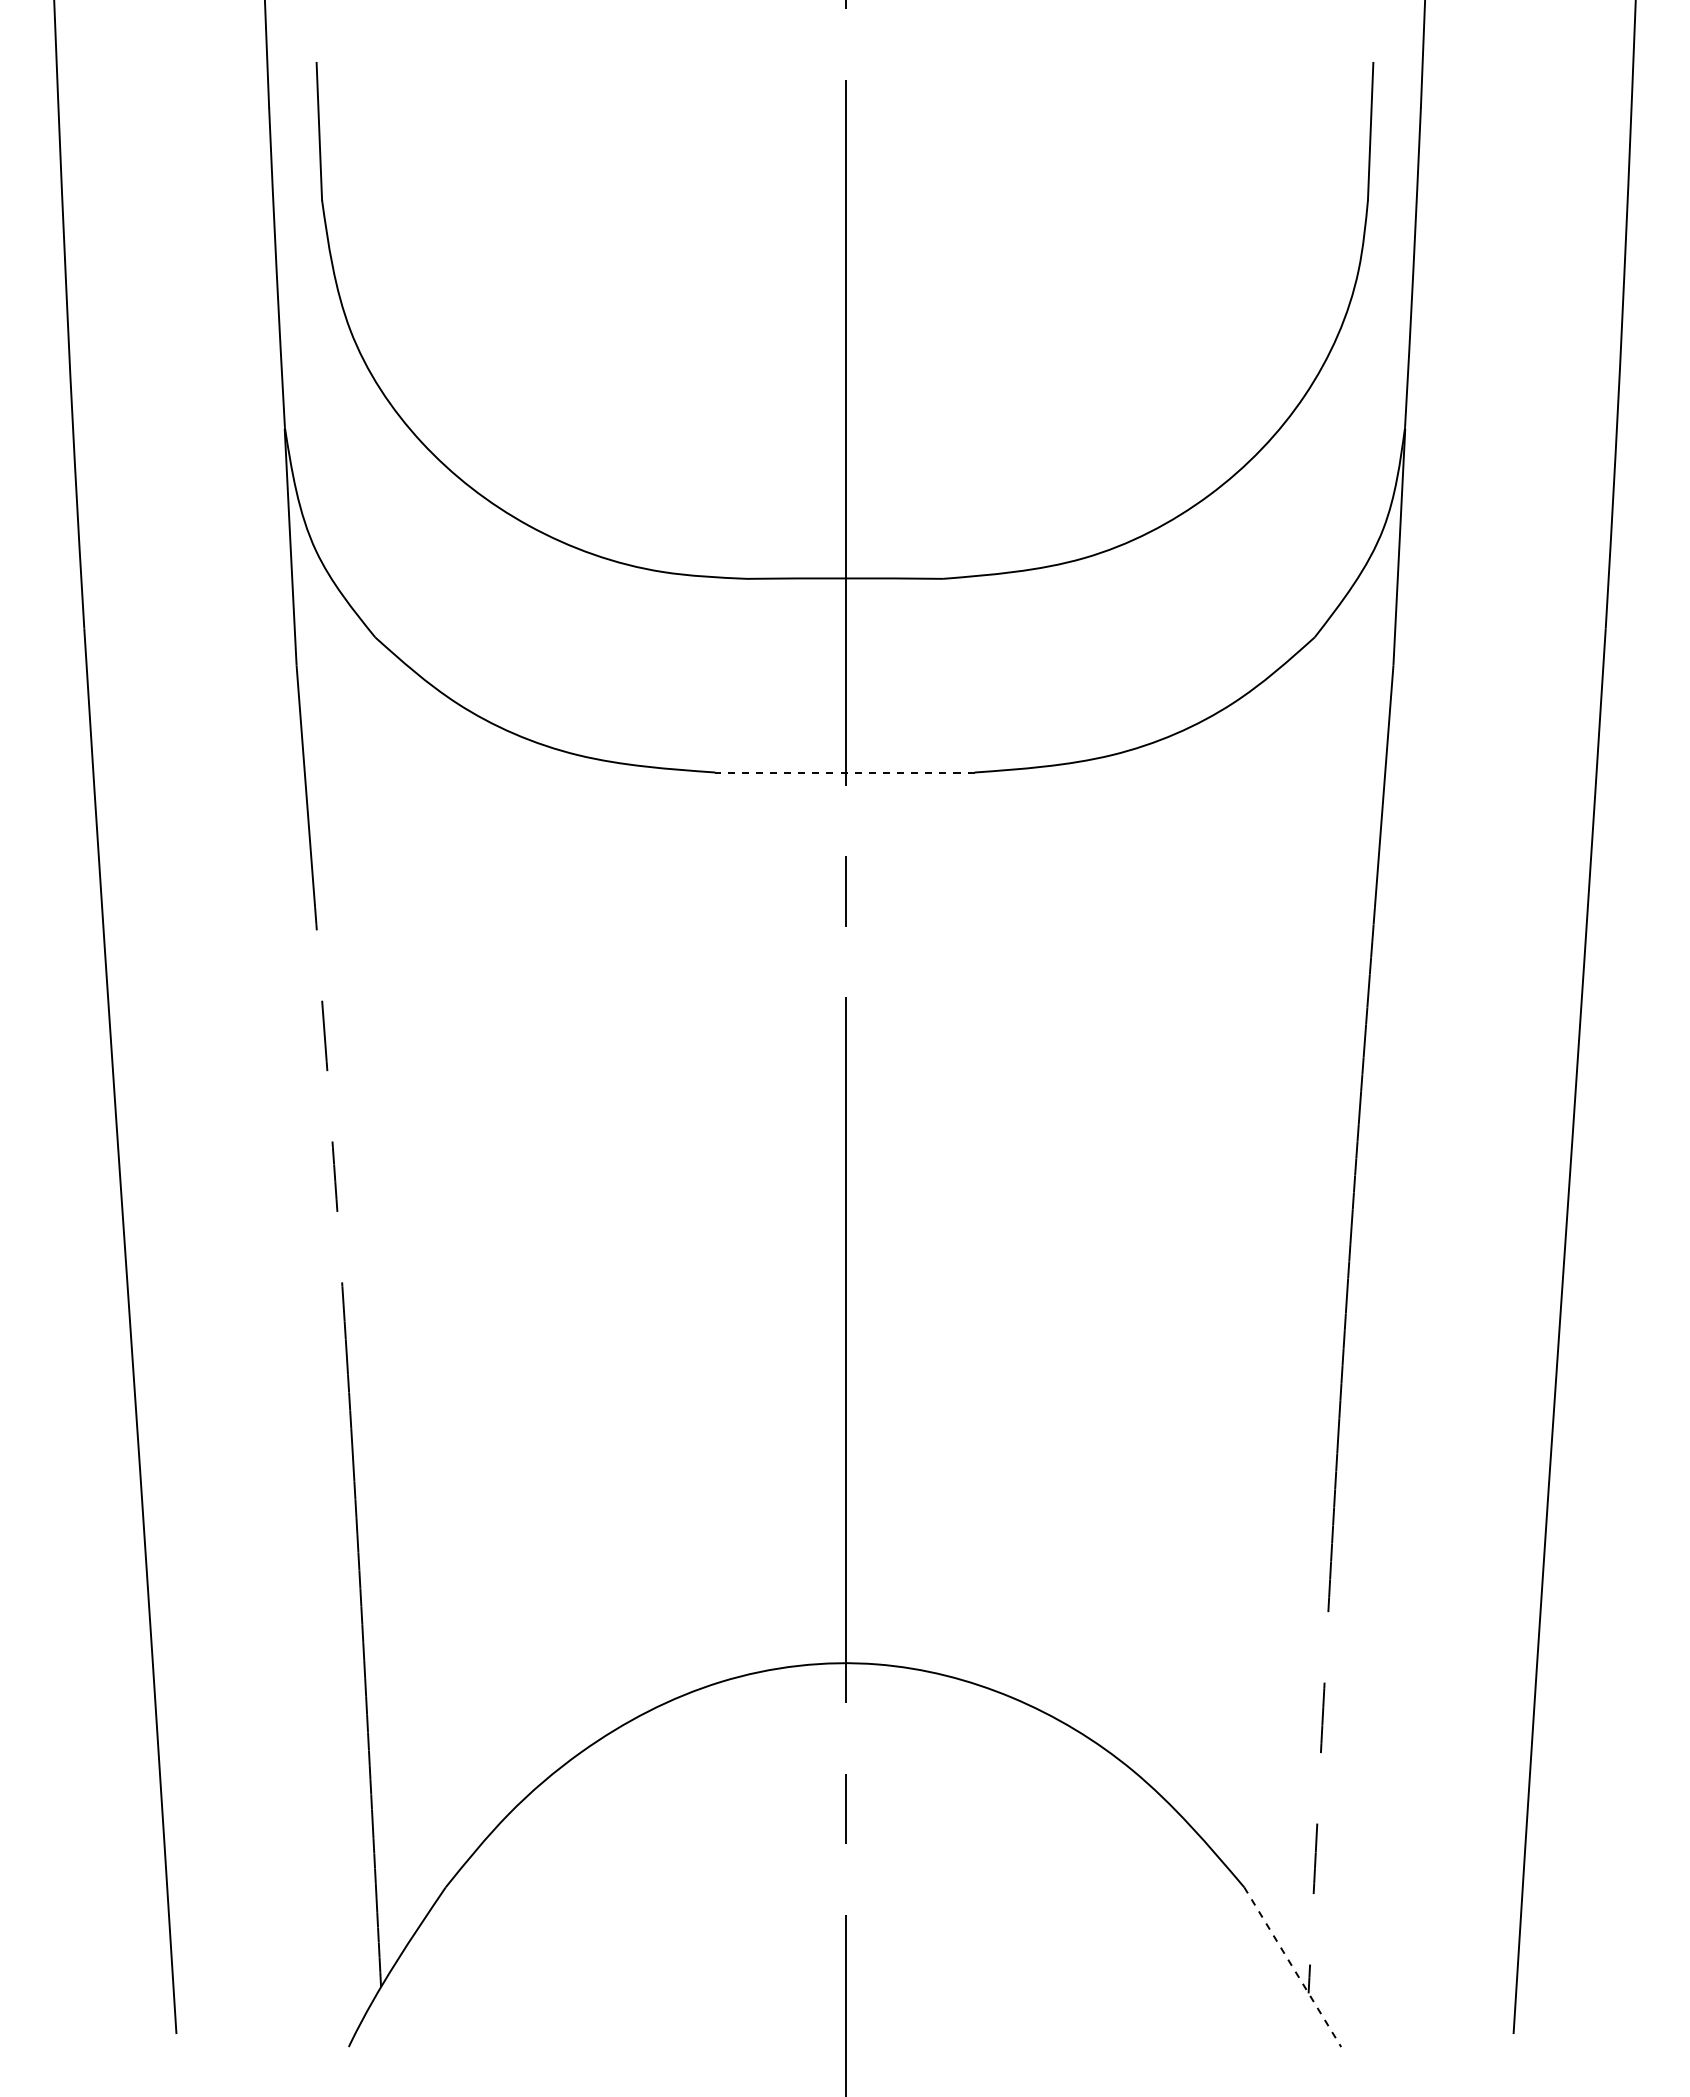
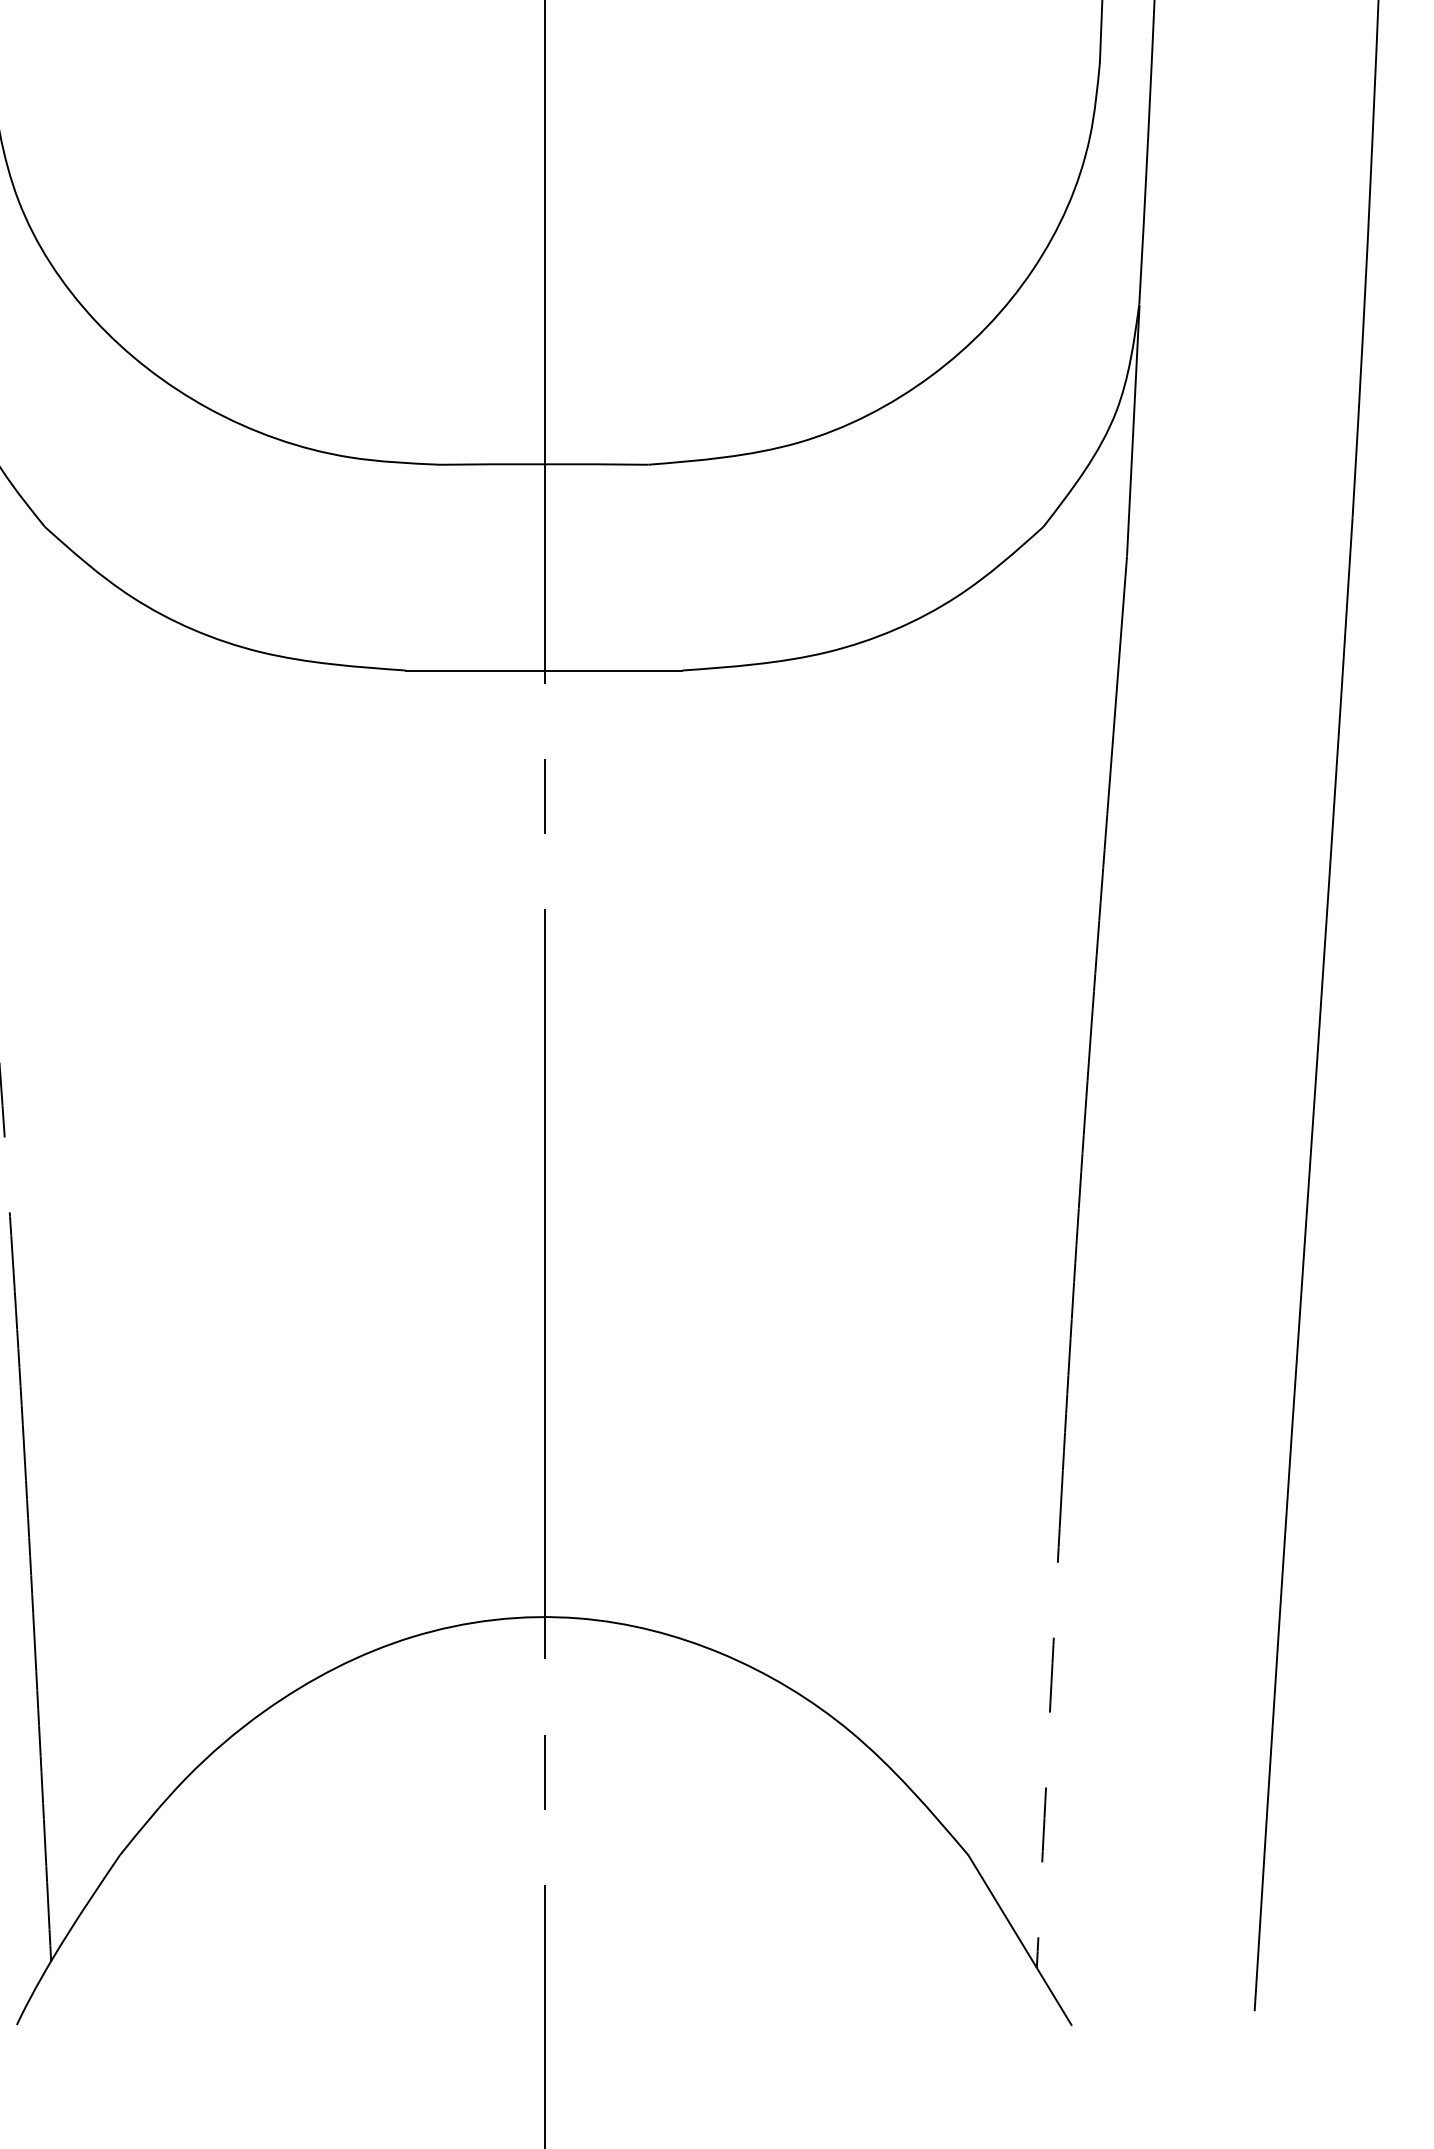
line: (844, 772) -> (543, 670), dashed -> solid
line: (1293, 1967) -> (1020, 1940), dashed -> solid

